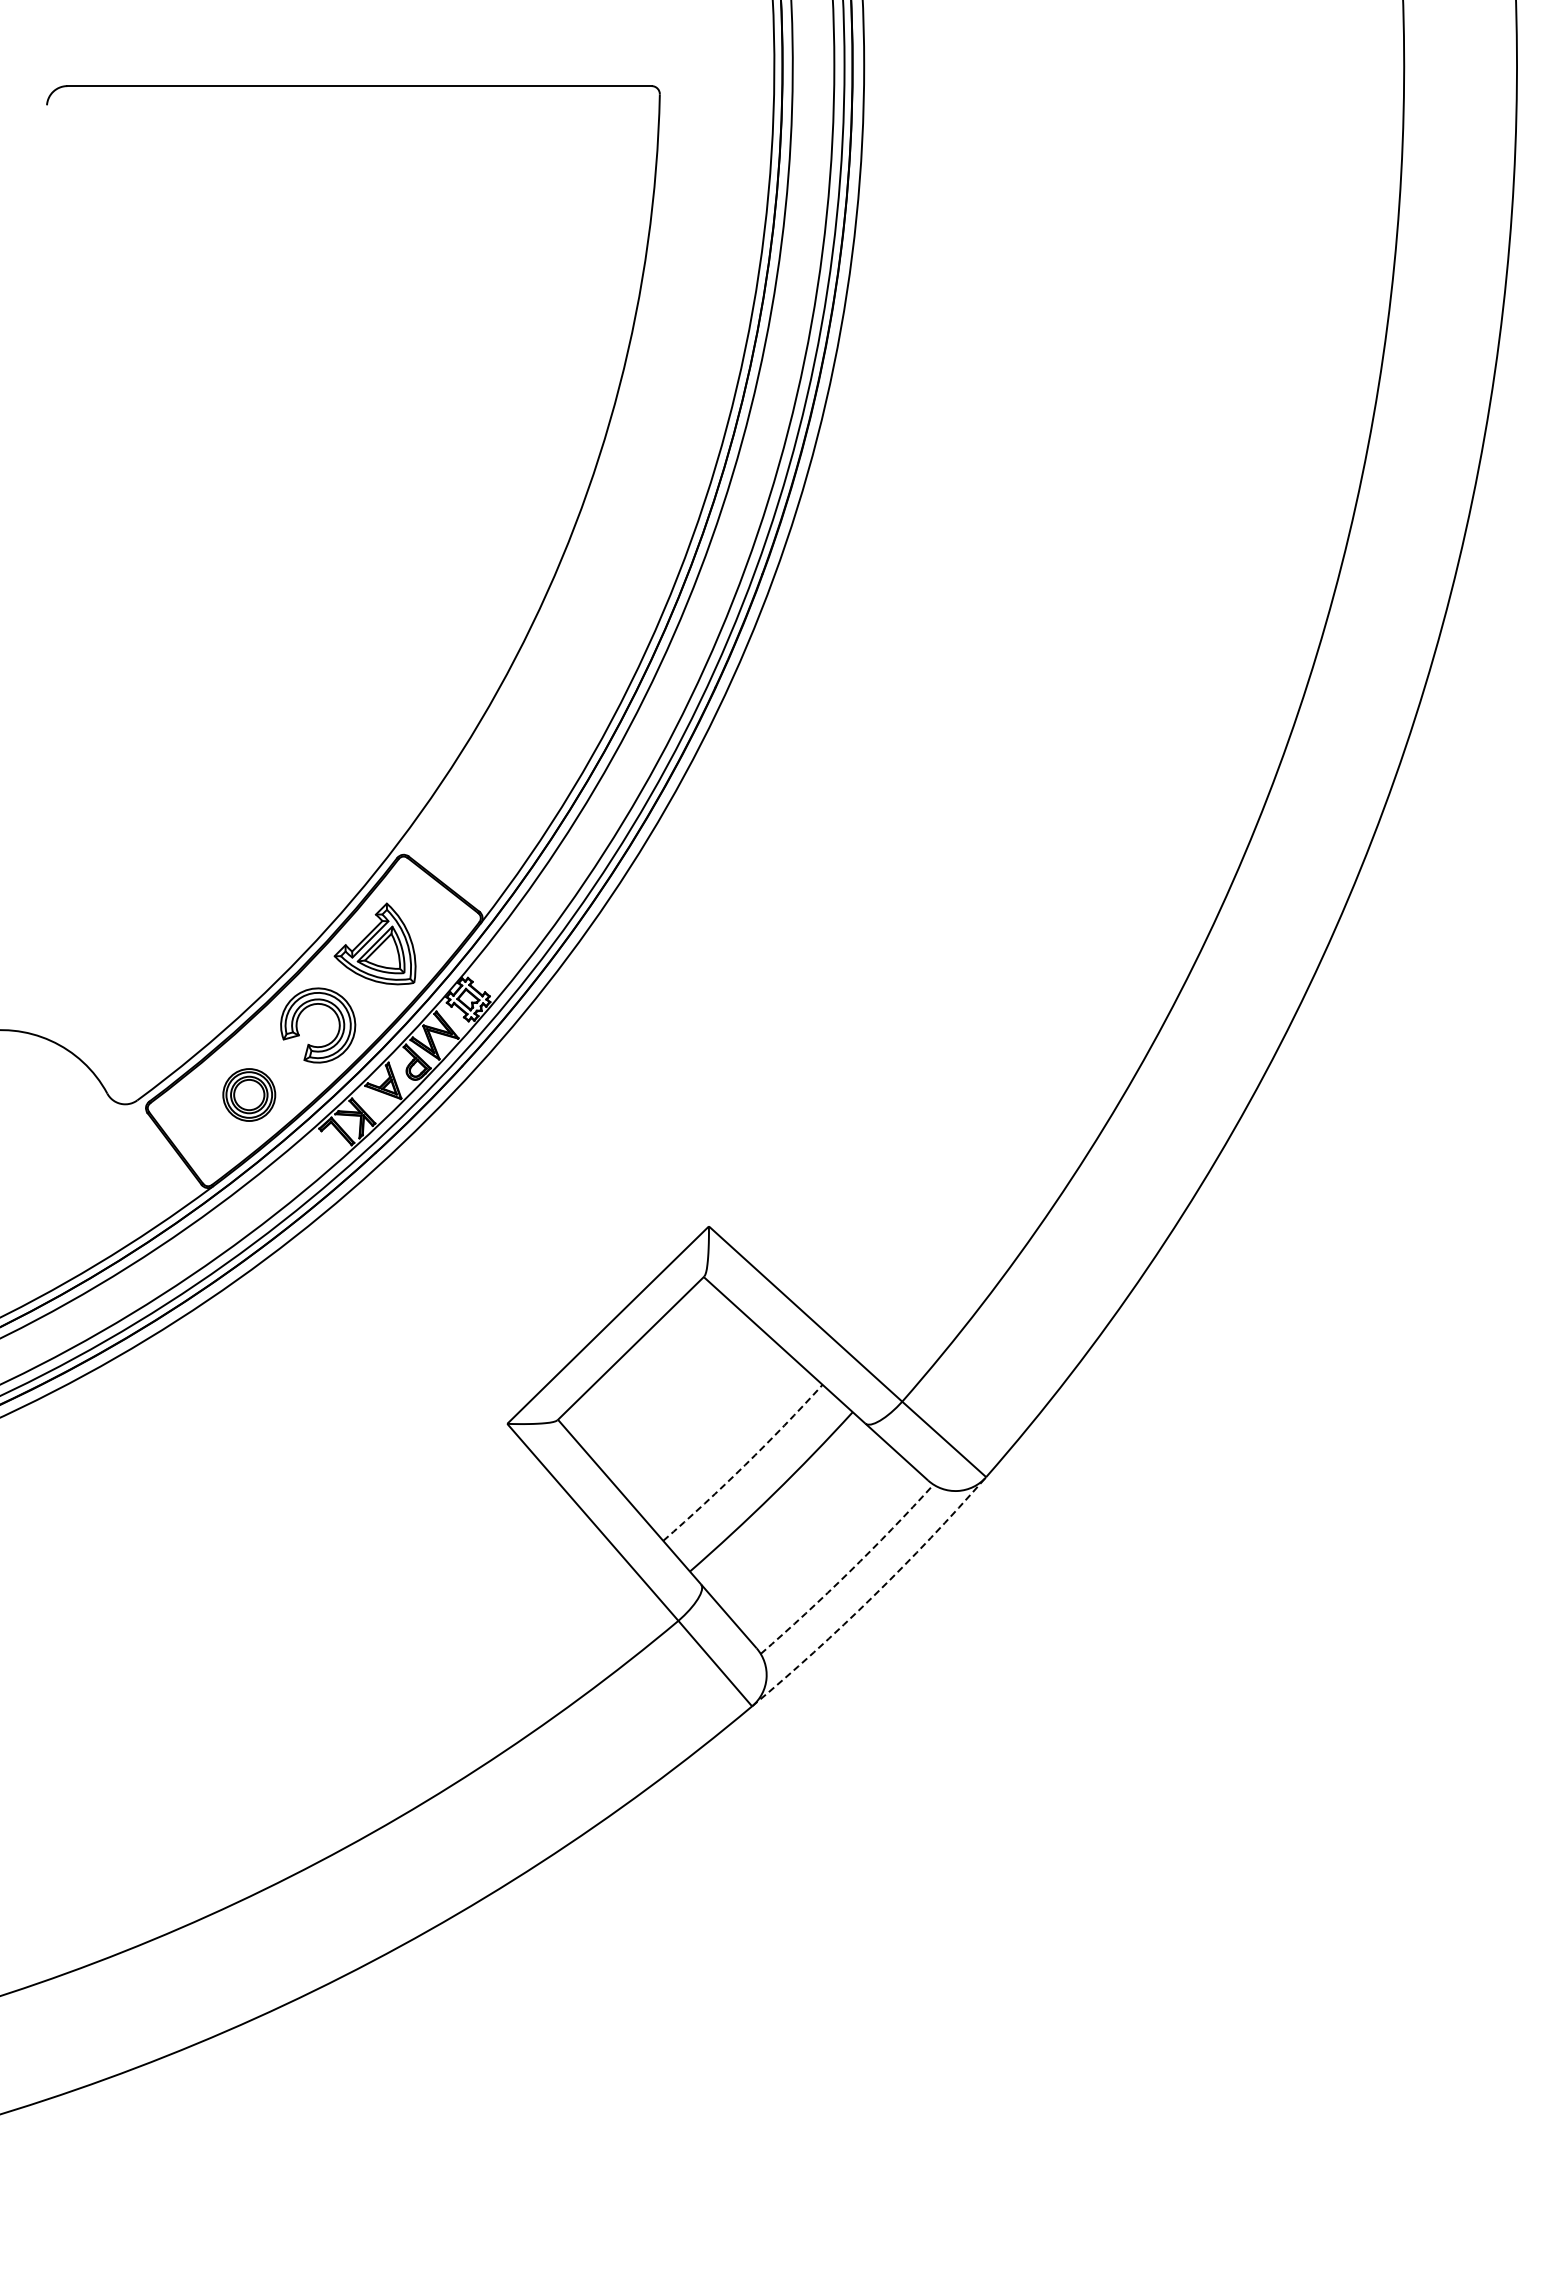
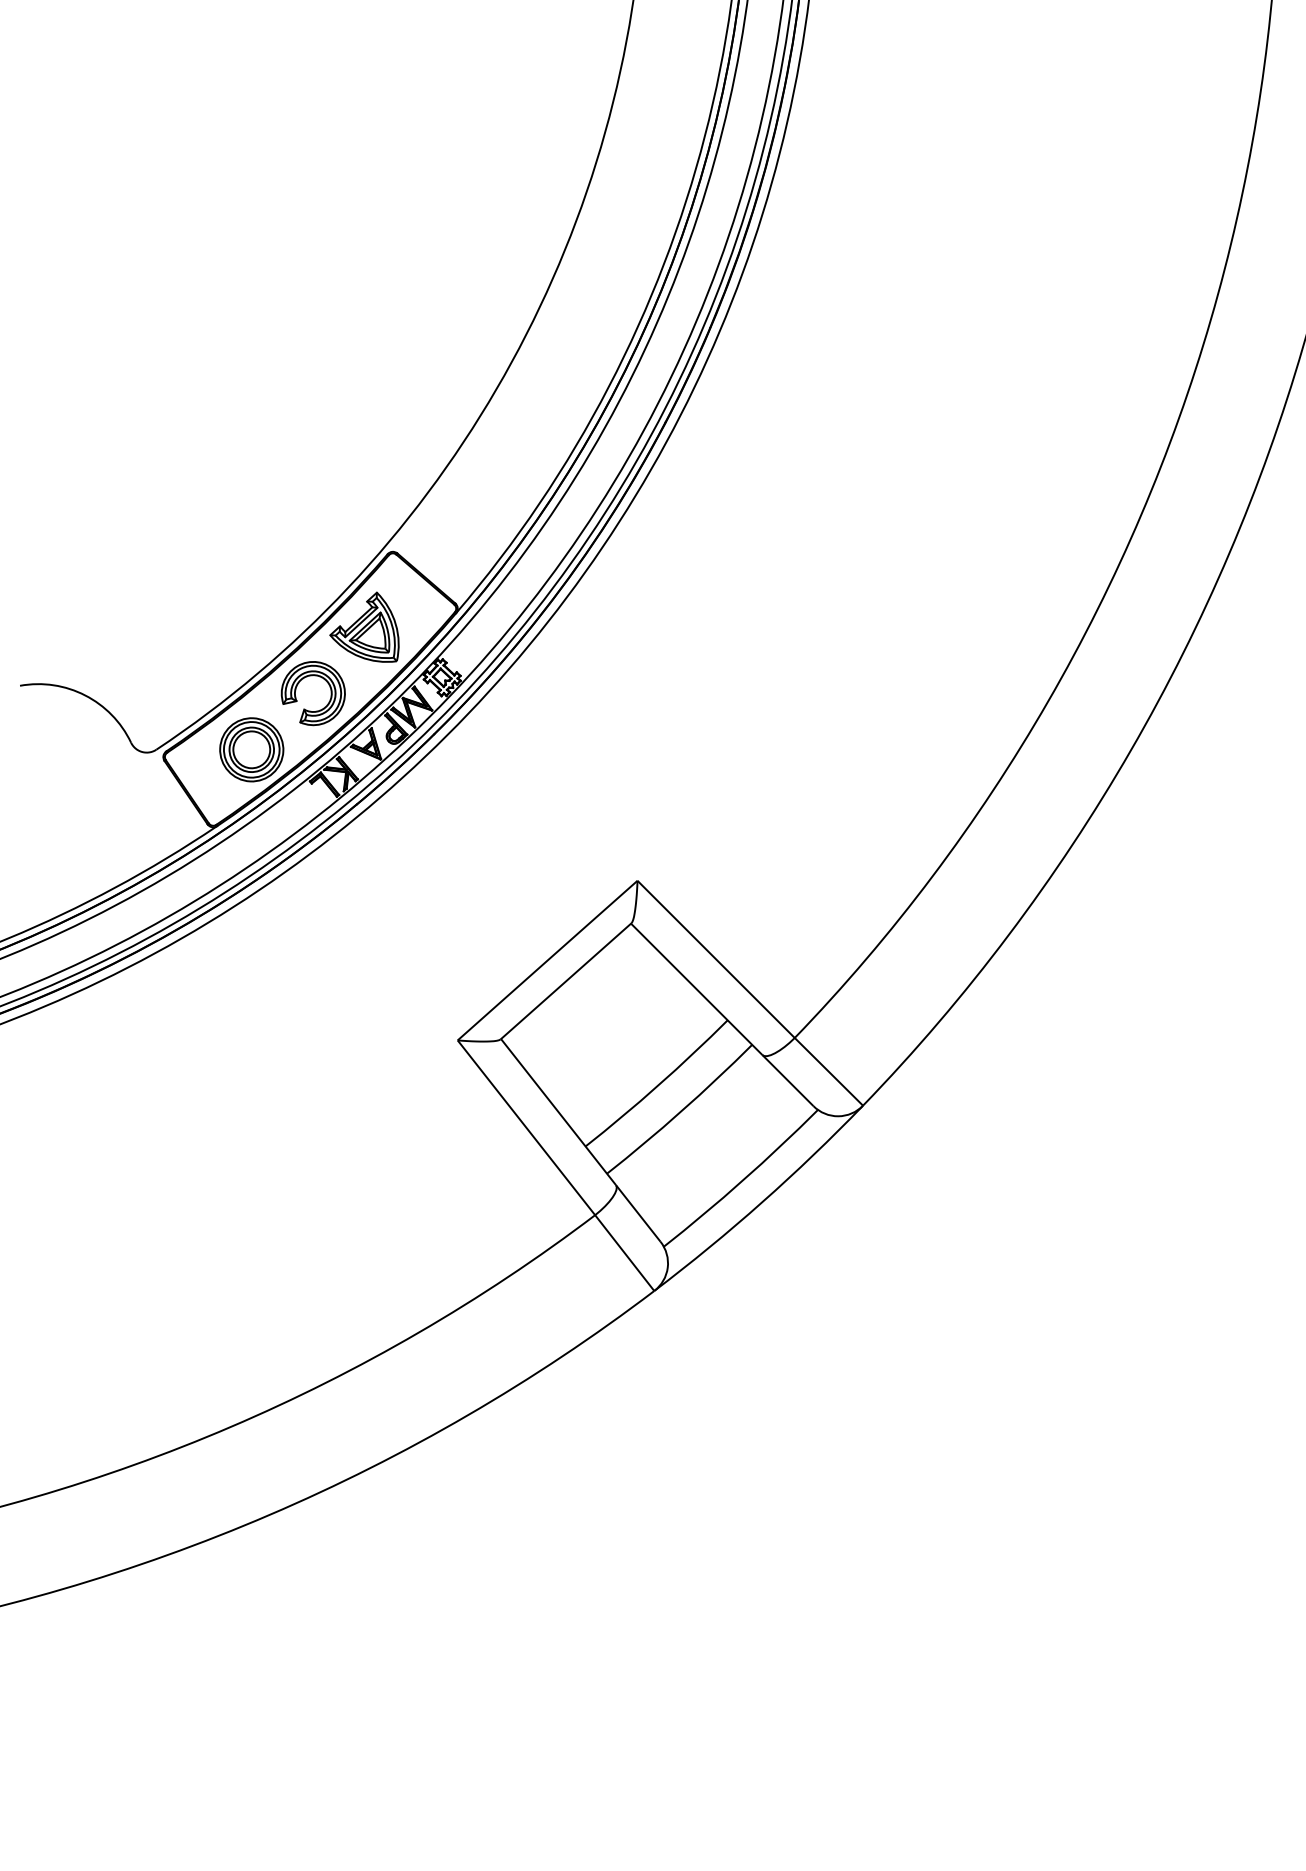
part: (249, 1094) -> (252, 749), size x1.43
arc: (745, 1465) -> (658, 1085), dashed -> solid
arc: (849, 1571) -> (742, 1180), dashed -> solid
arc: (873, 1596) -> (762, 1202), dashed -> solid

